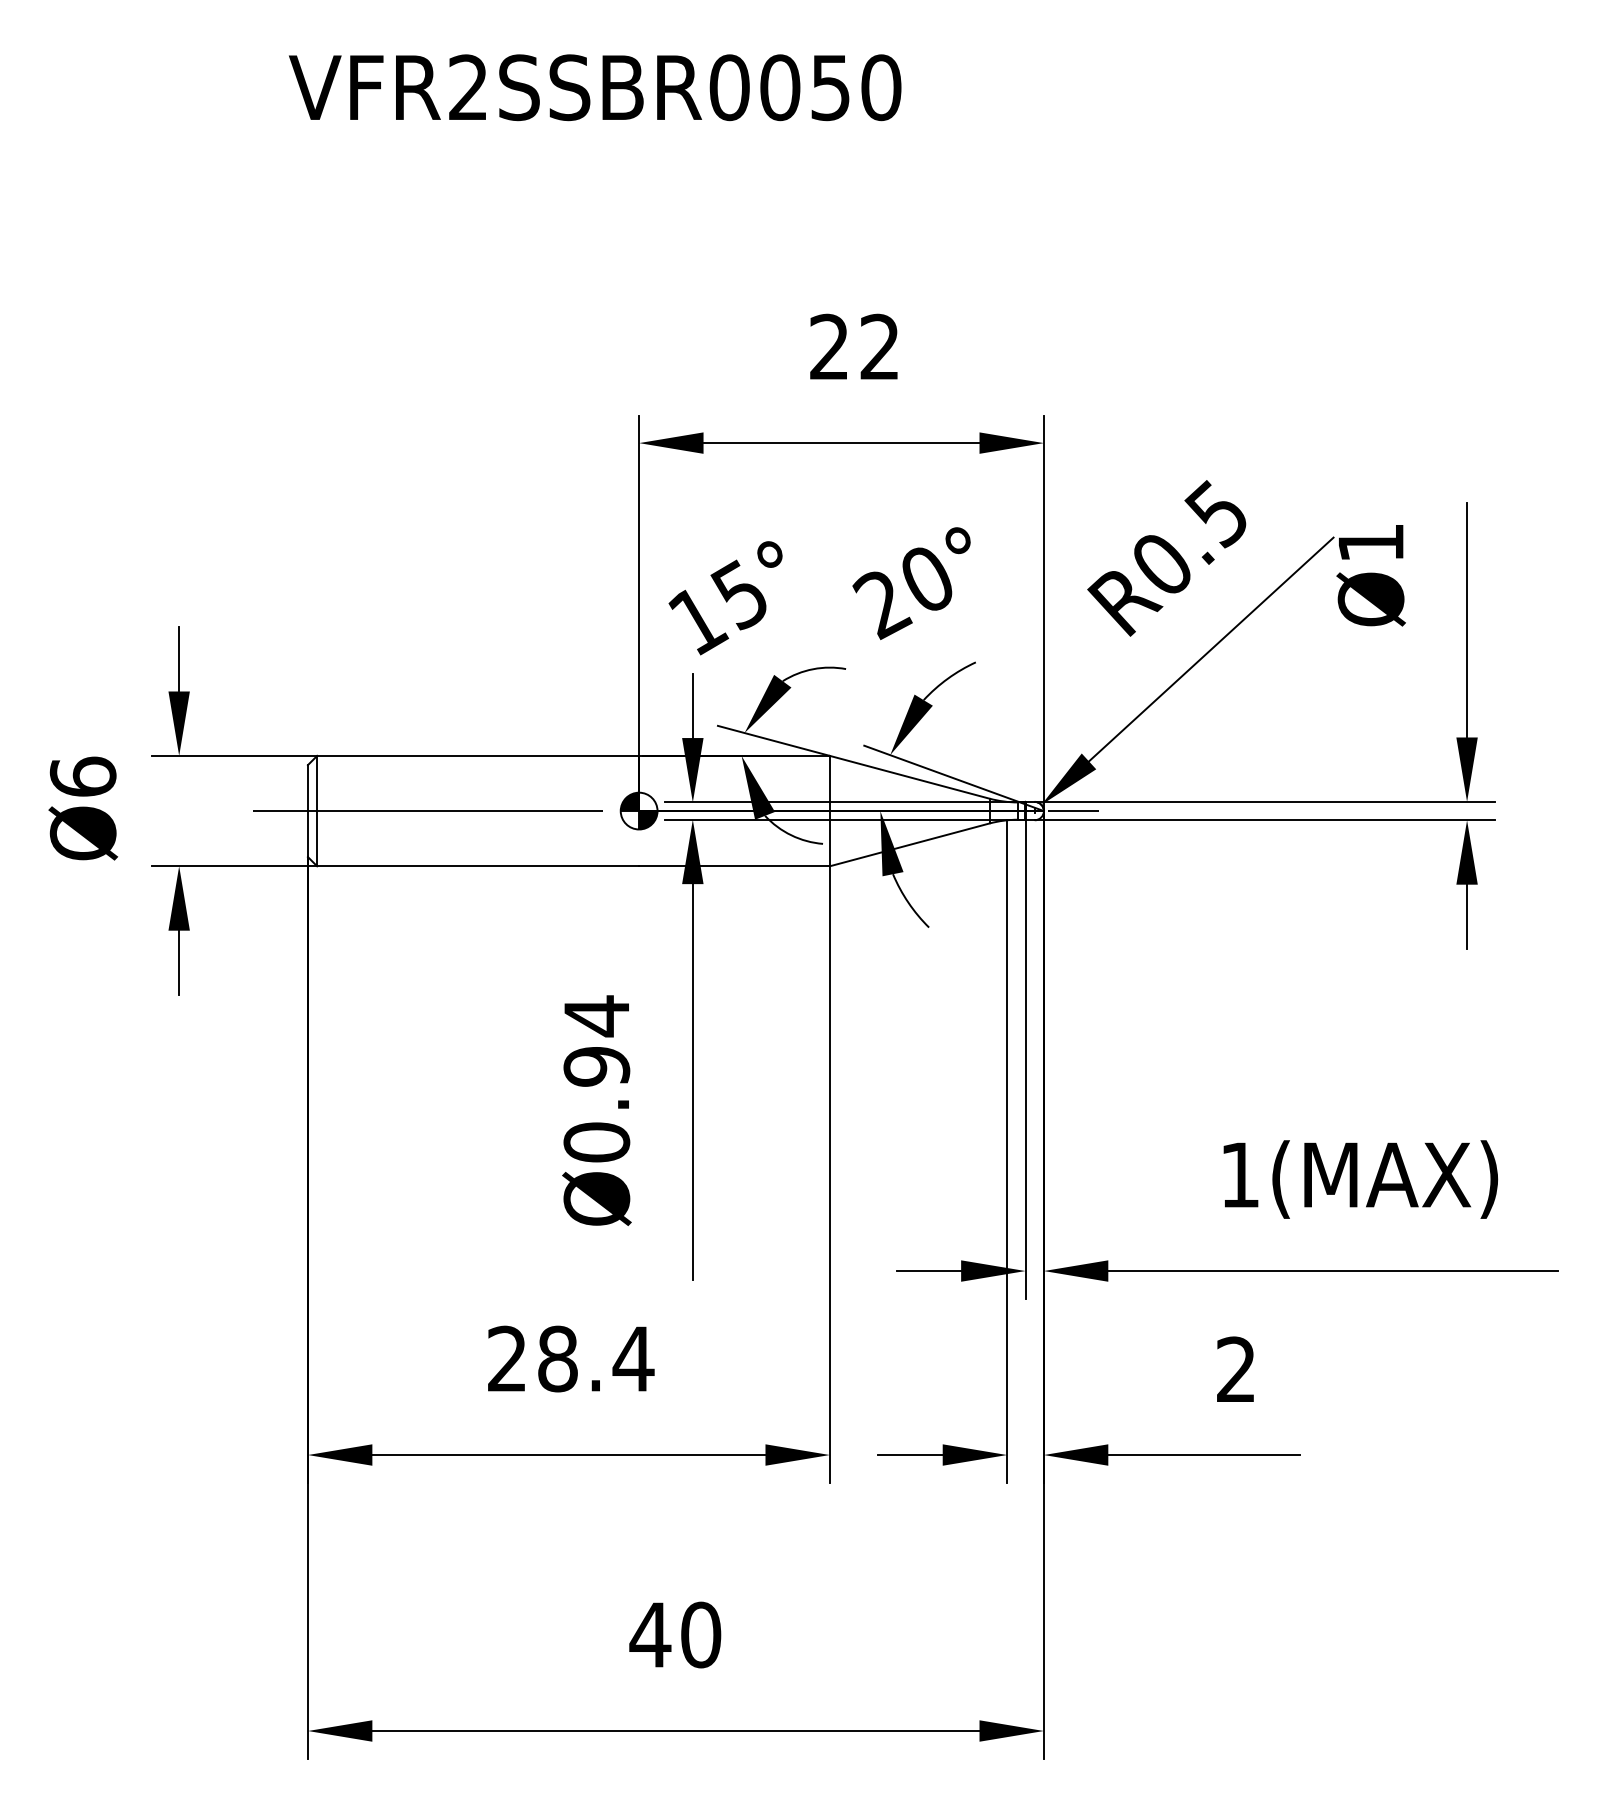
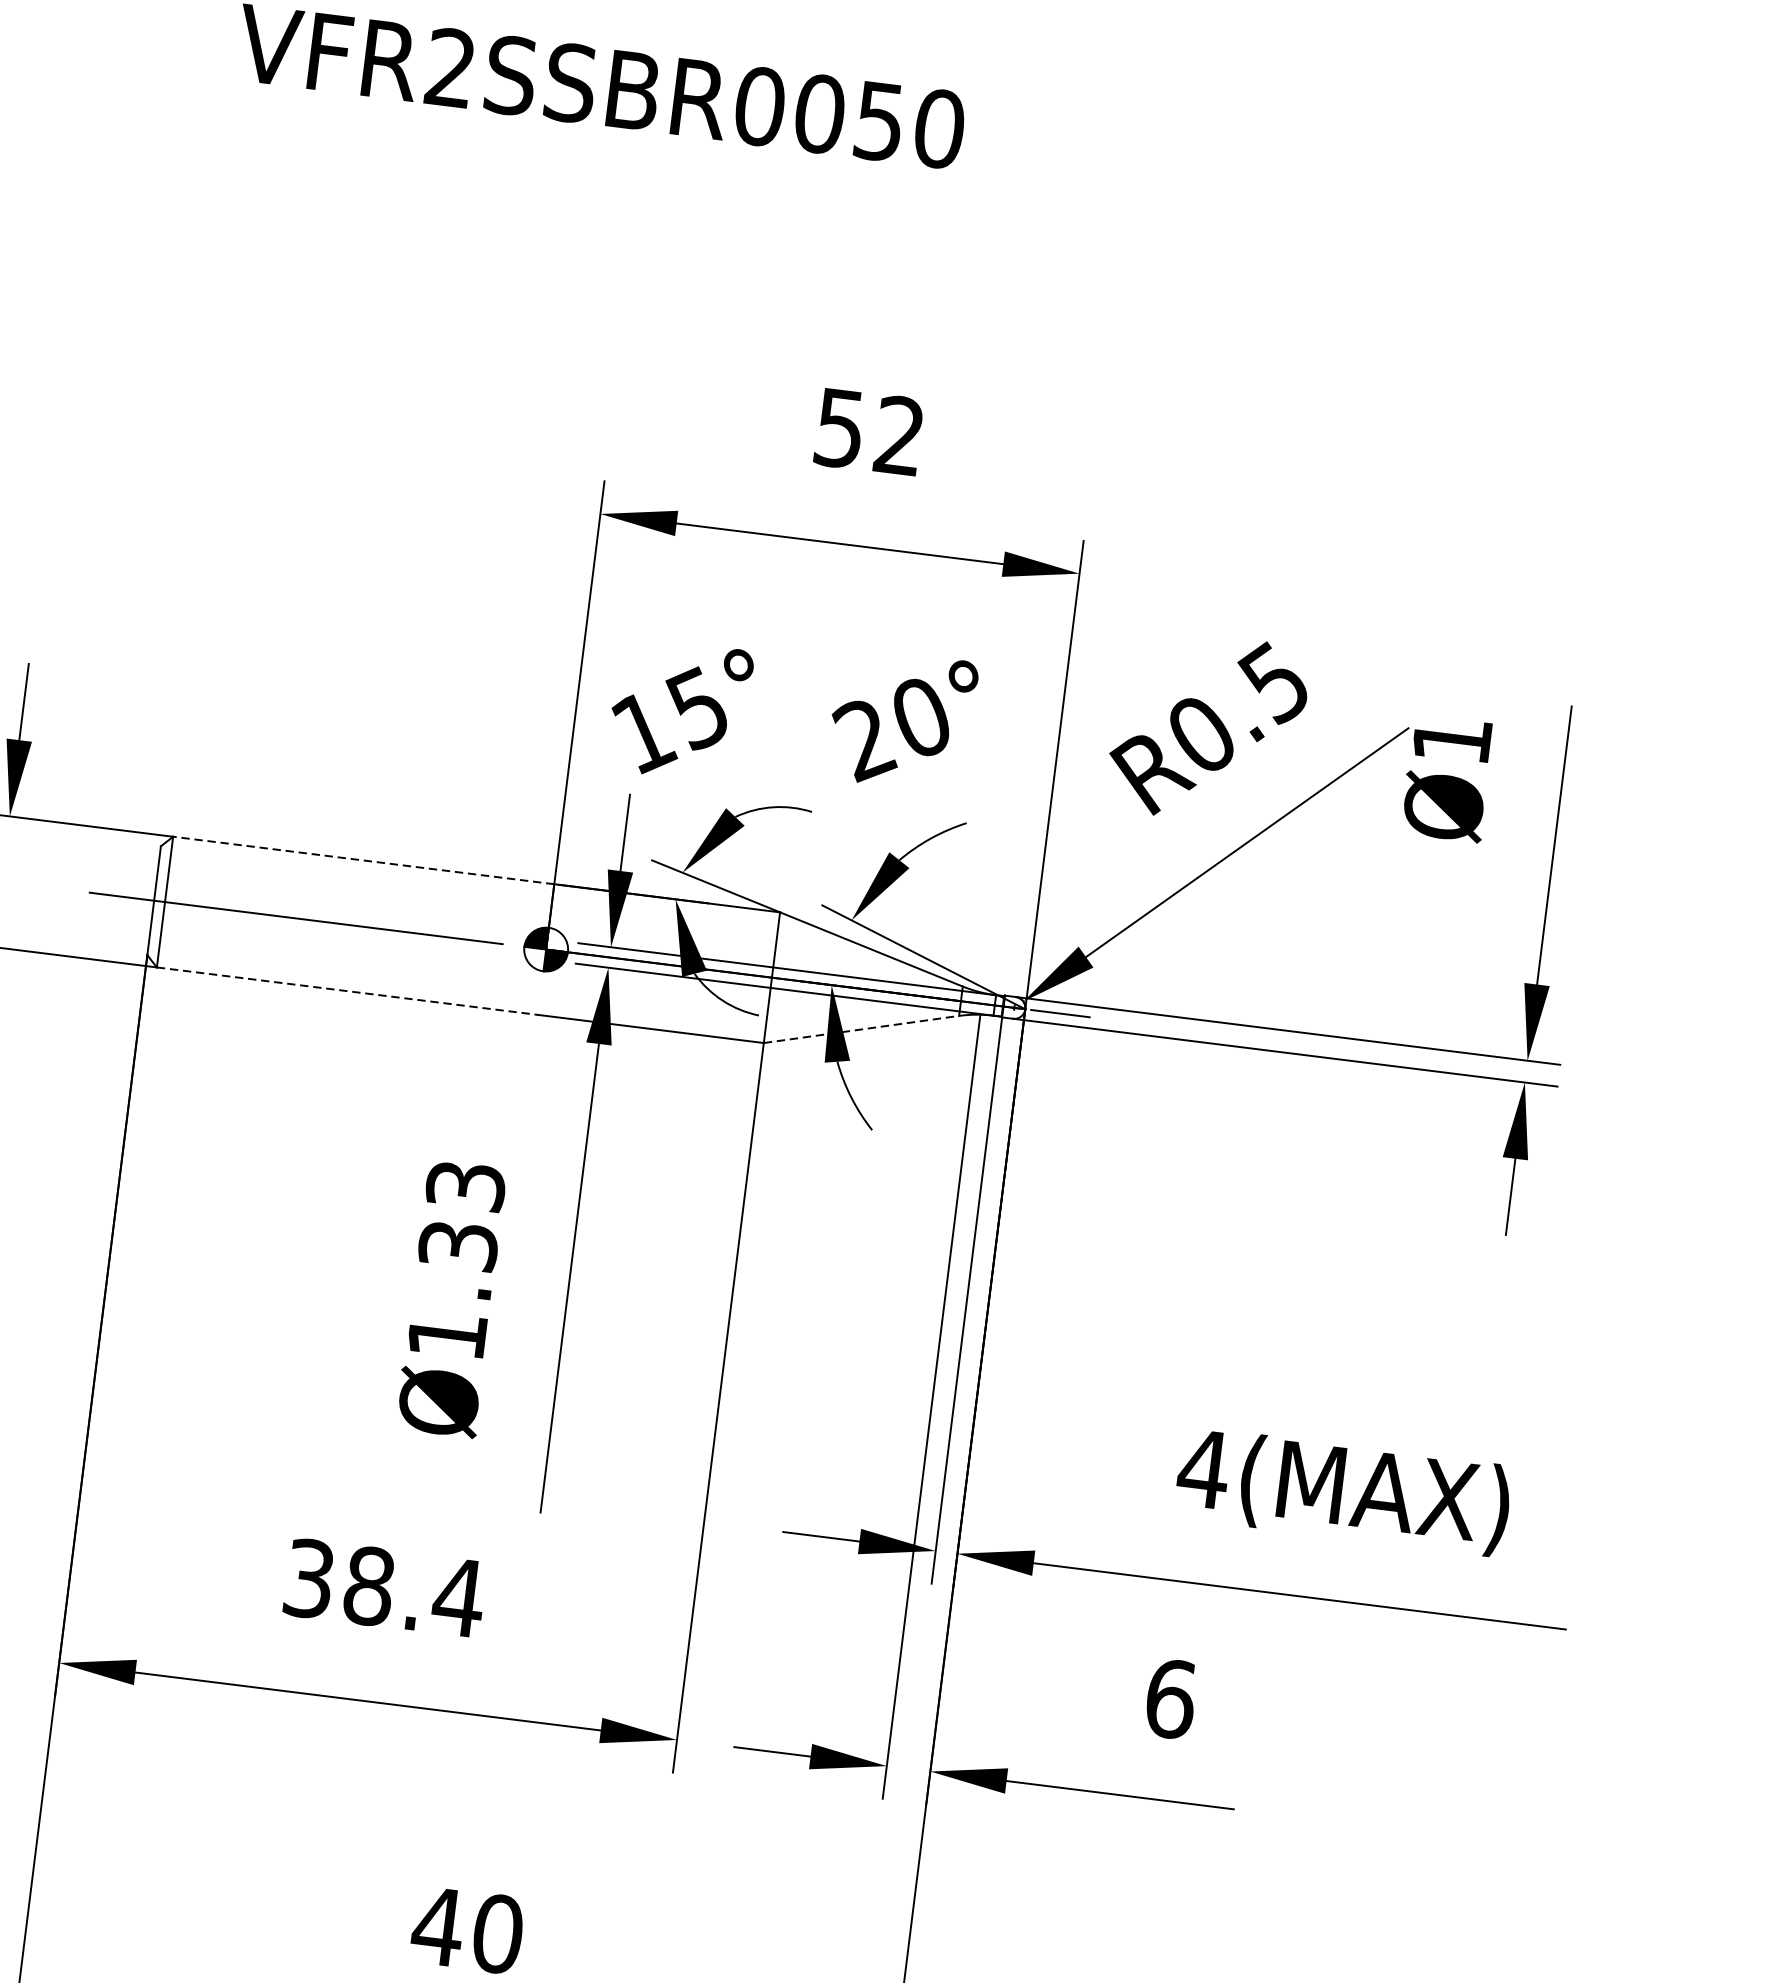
text: (828, 346) -> (838, 427), 22 -> 52
line: (478, 755) -> (364, 860), solid -> dashed
line: (909, 844) -> (861, 1028), solid -> dashed
line: (478, 866) -> (347, 991), solid -> dashed
text: (596, 1078) -> (456, 1259), Ø0.94 -> Ø1.33
text: (1240, 1174) -> (1204, 1468), 1(MAX) -> 4(MAX)
text: (507, 1358) -> (309, 1578), 28.4 -> 38.4
text: (1236, 1369) -> (1170, 1698), 2 -> 6

